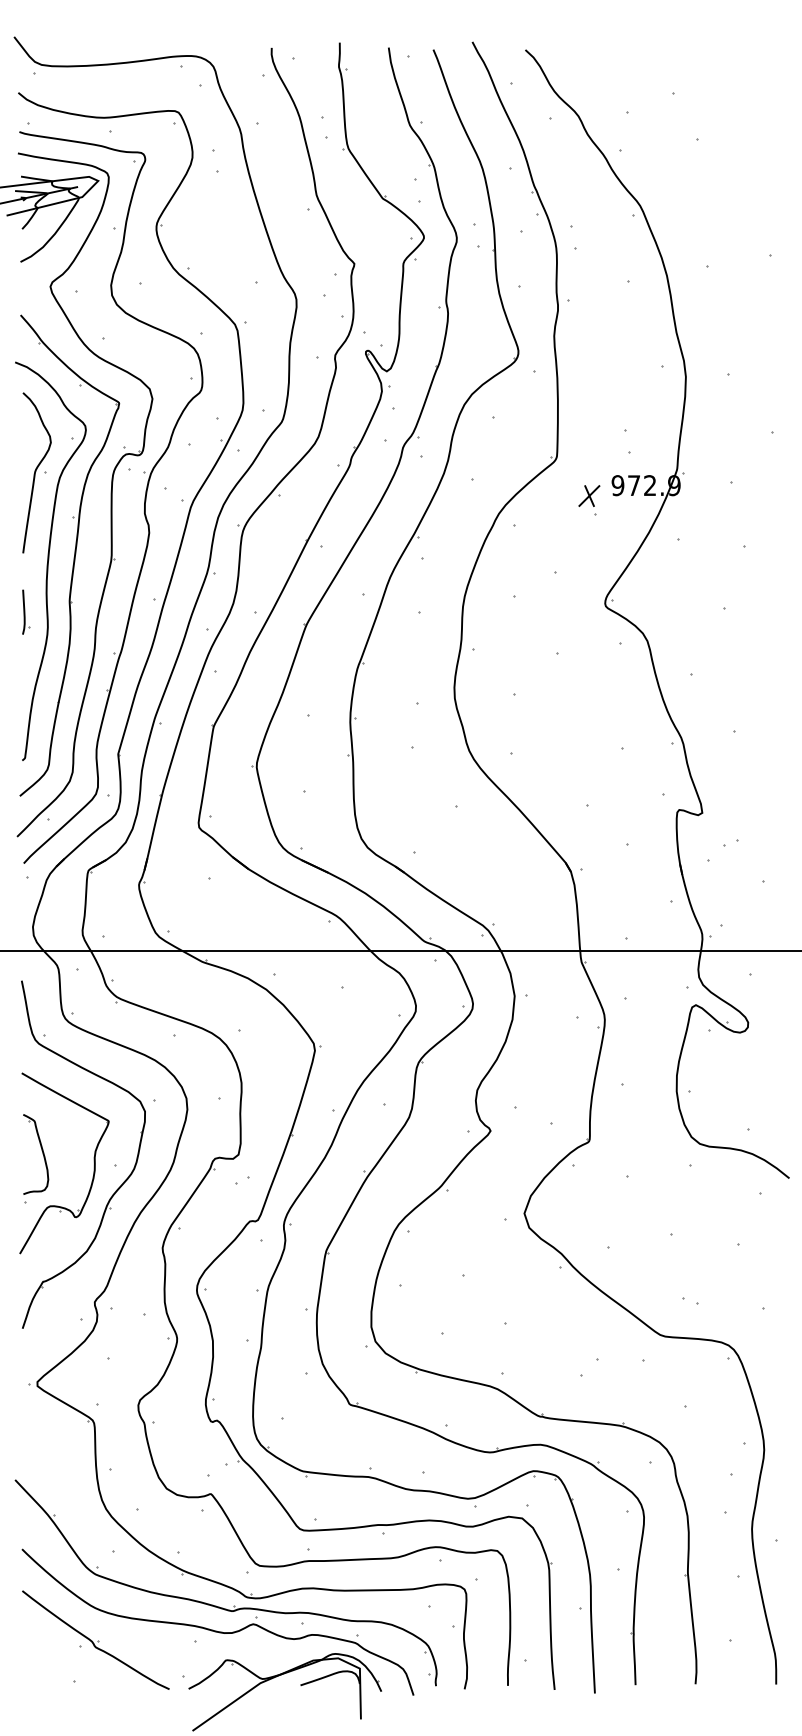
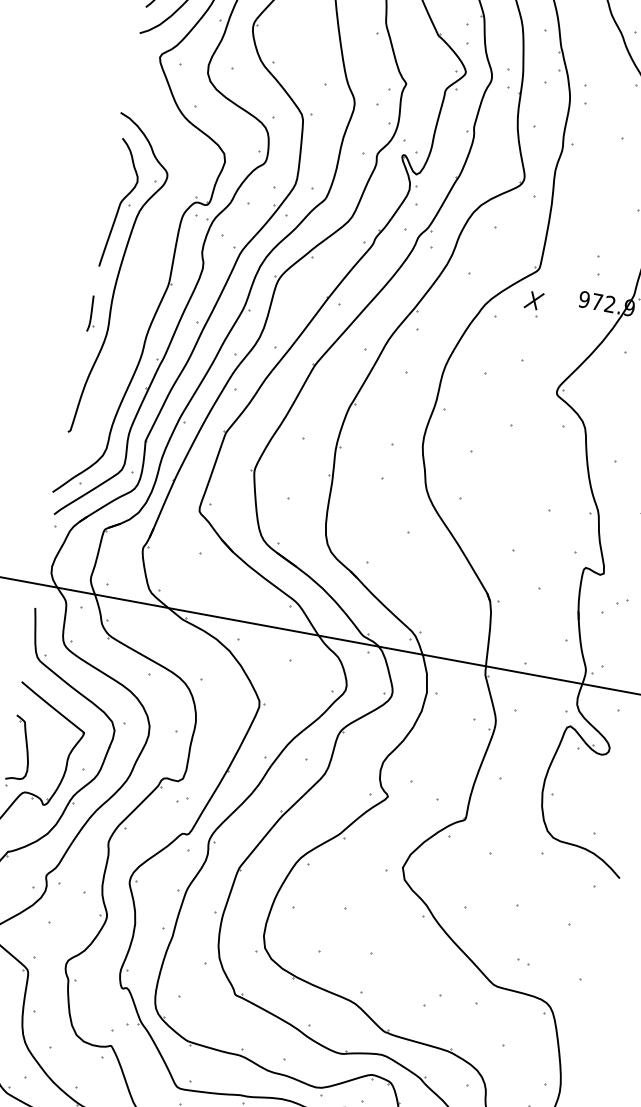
part: (589, 500) -> (533, 304), moved
part: (69, 555) -> (135, 275), removed

